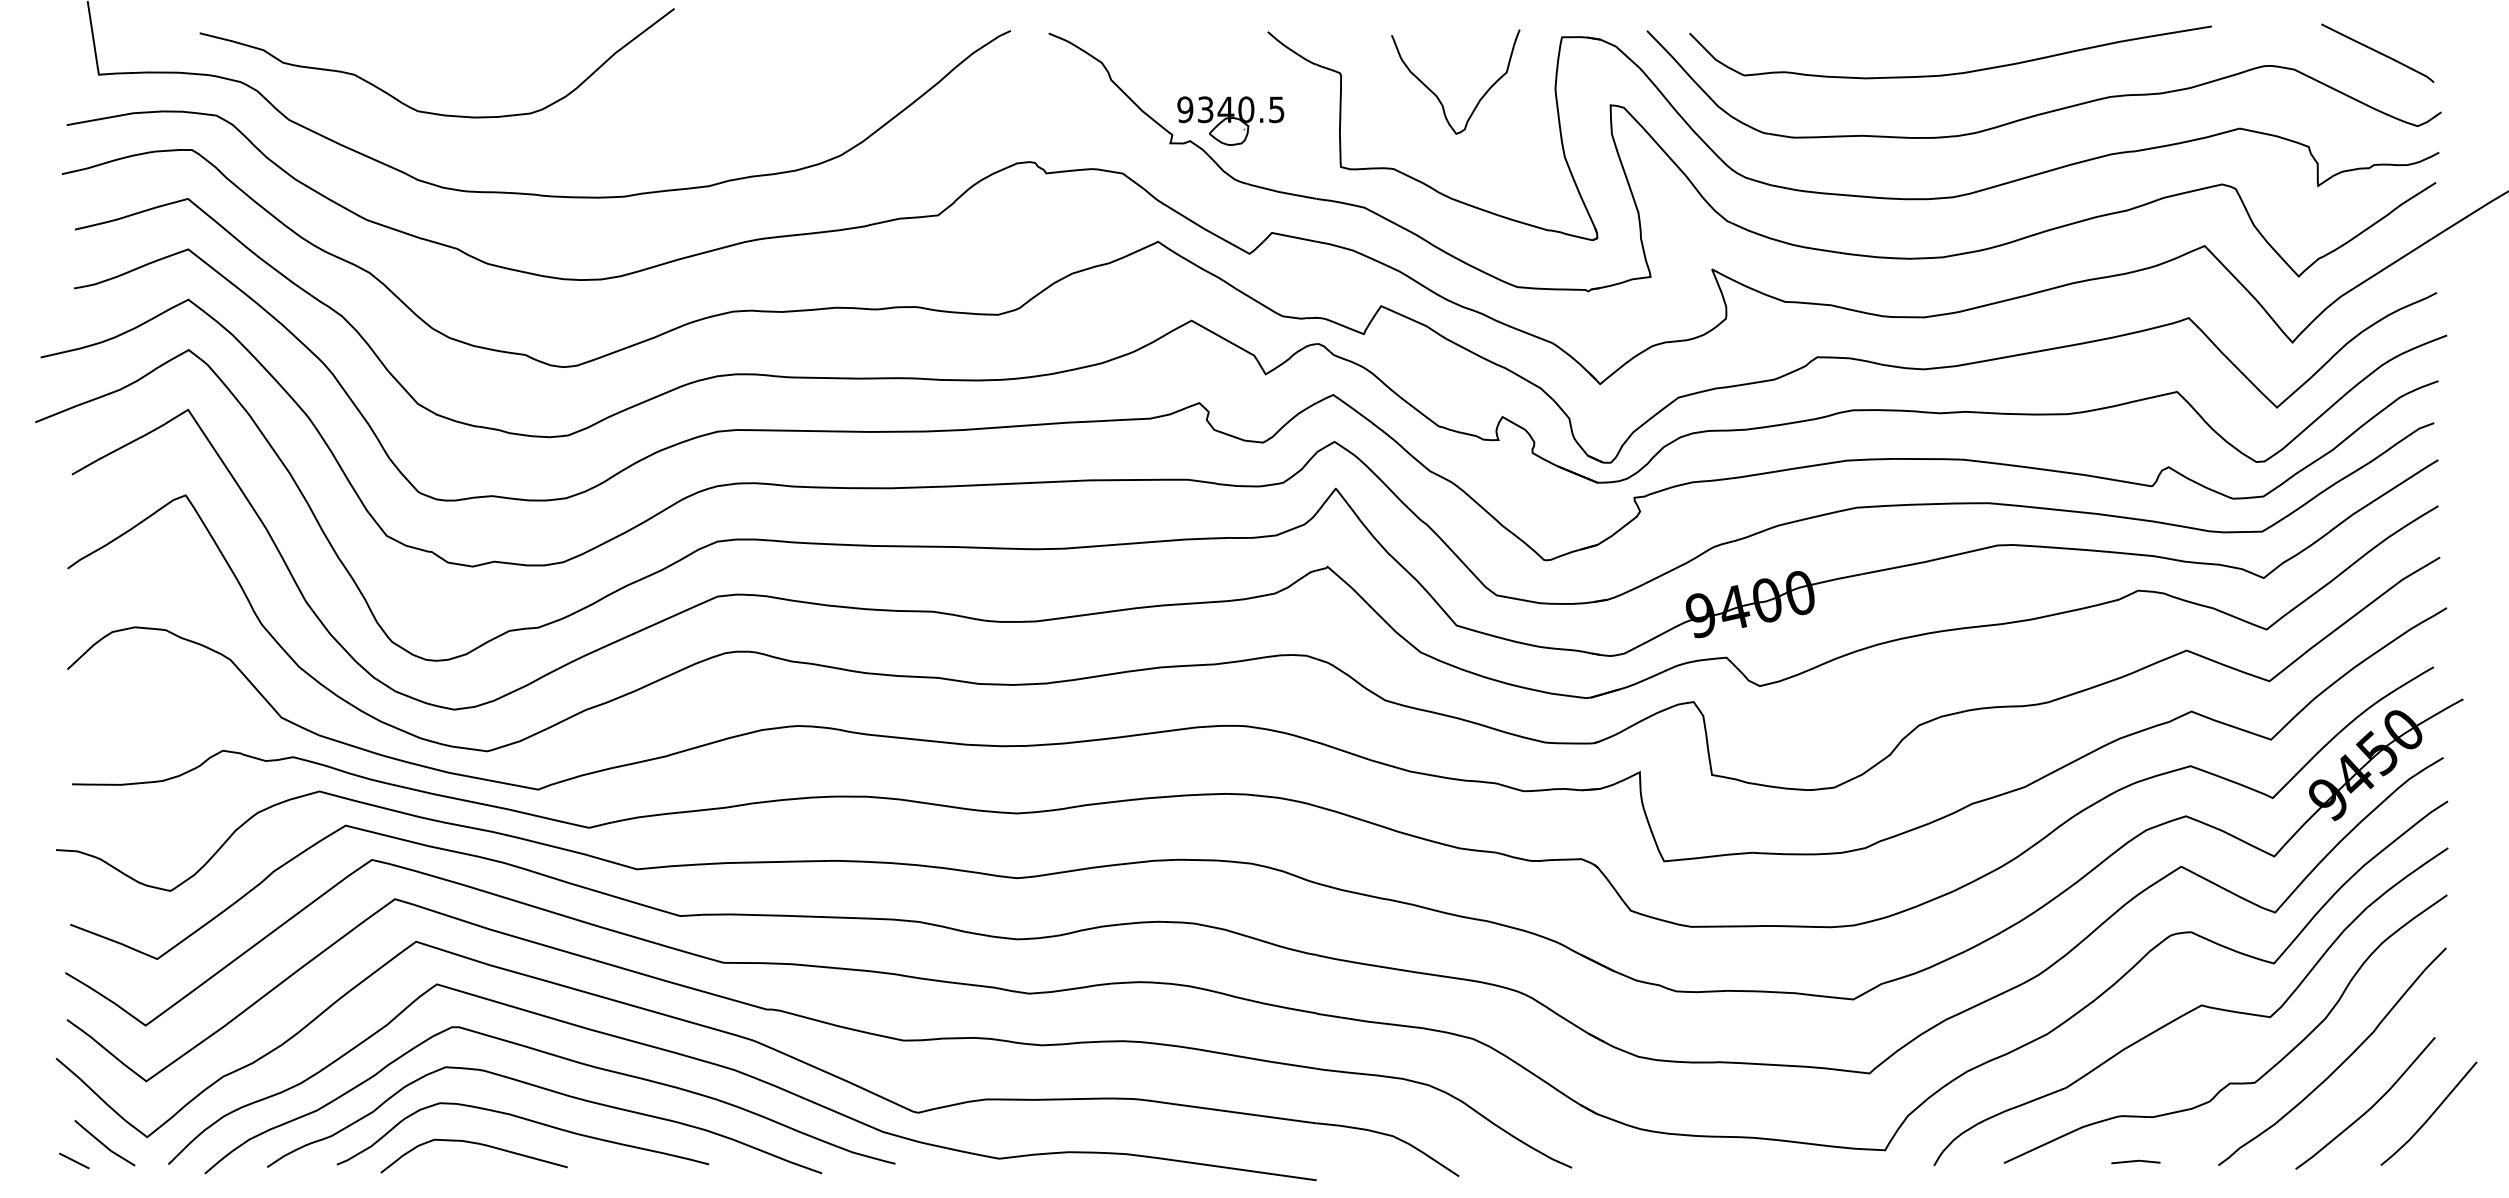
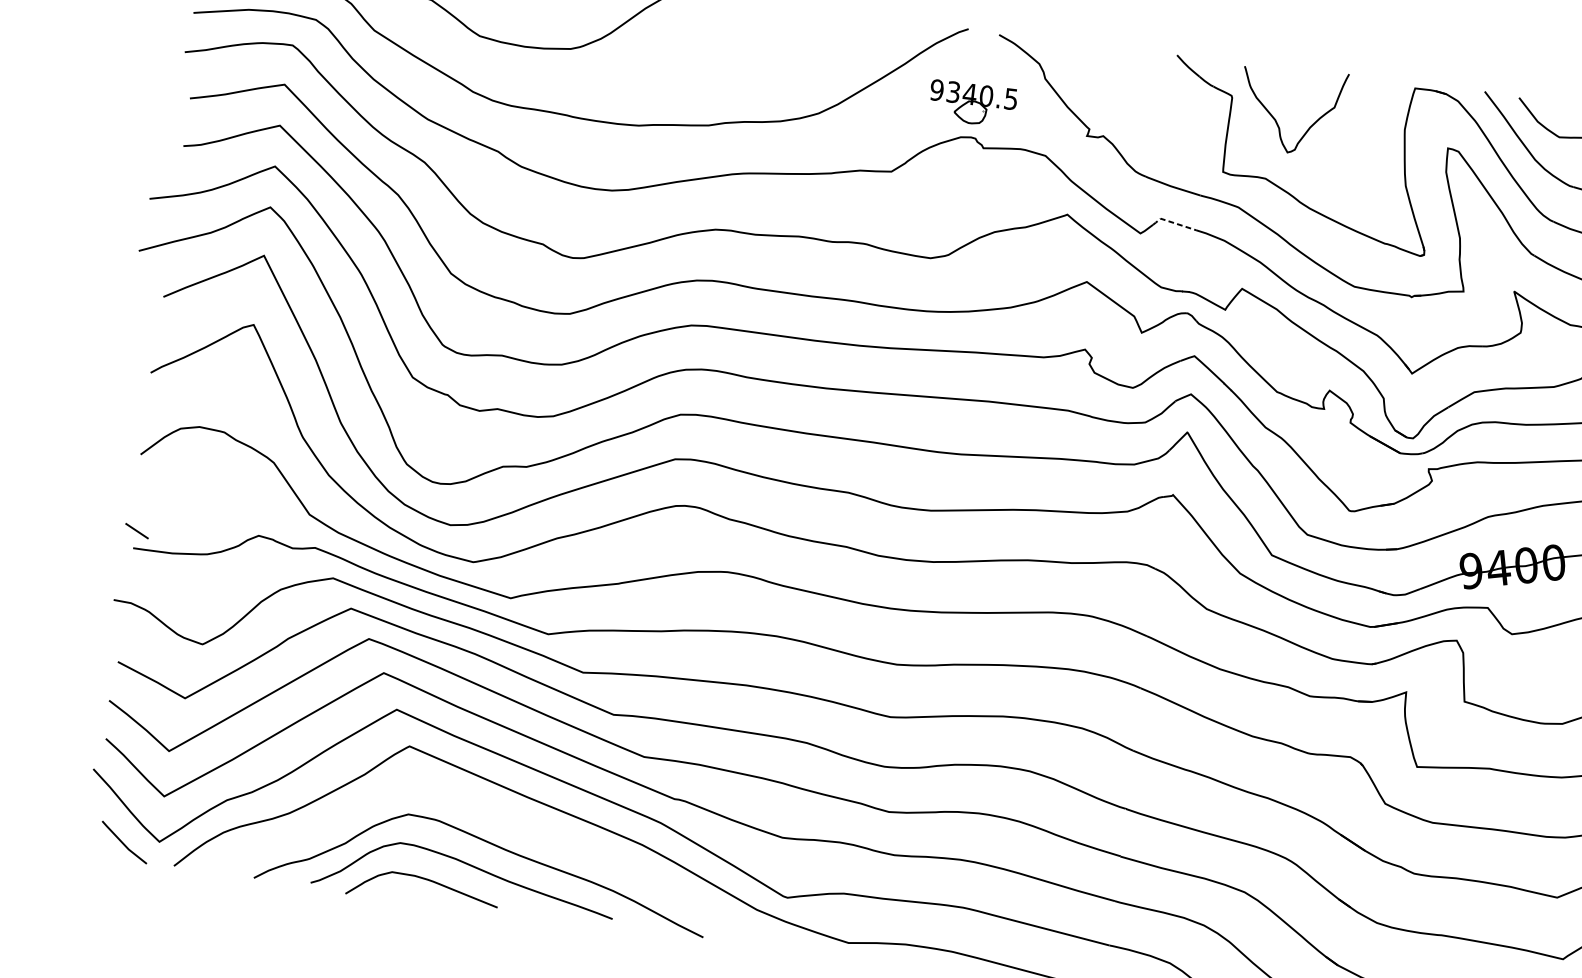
curve: (1437, 95) -> (1276, 119), moved
part: (1230, 120) -> (972, 103), moved
line: (1287, 235) -> (1173, 222), solid -> dashed
curve: (560, 1058) -> (502, 818), removed
line: (74, 1160) -> (137, 530), moved

